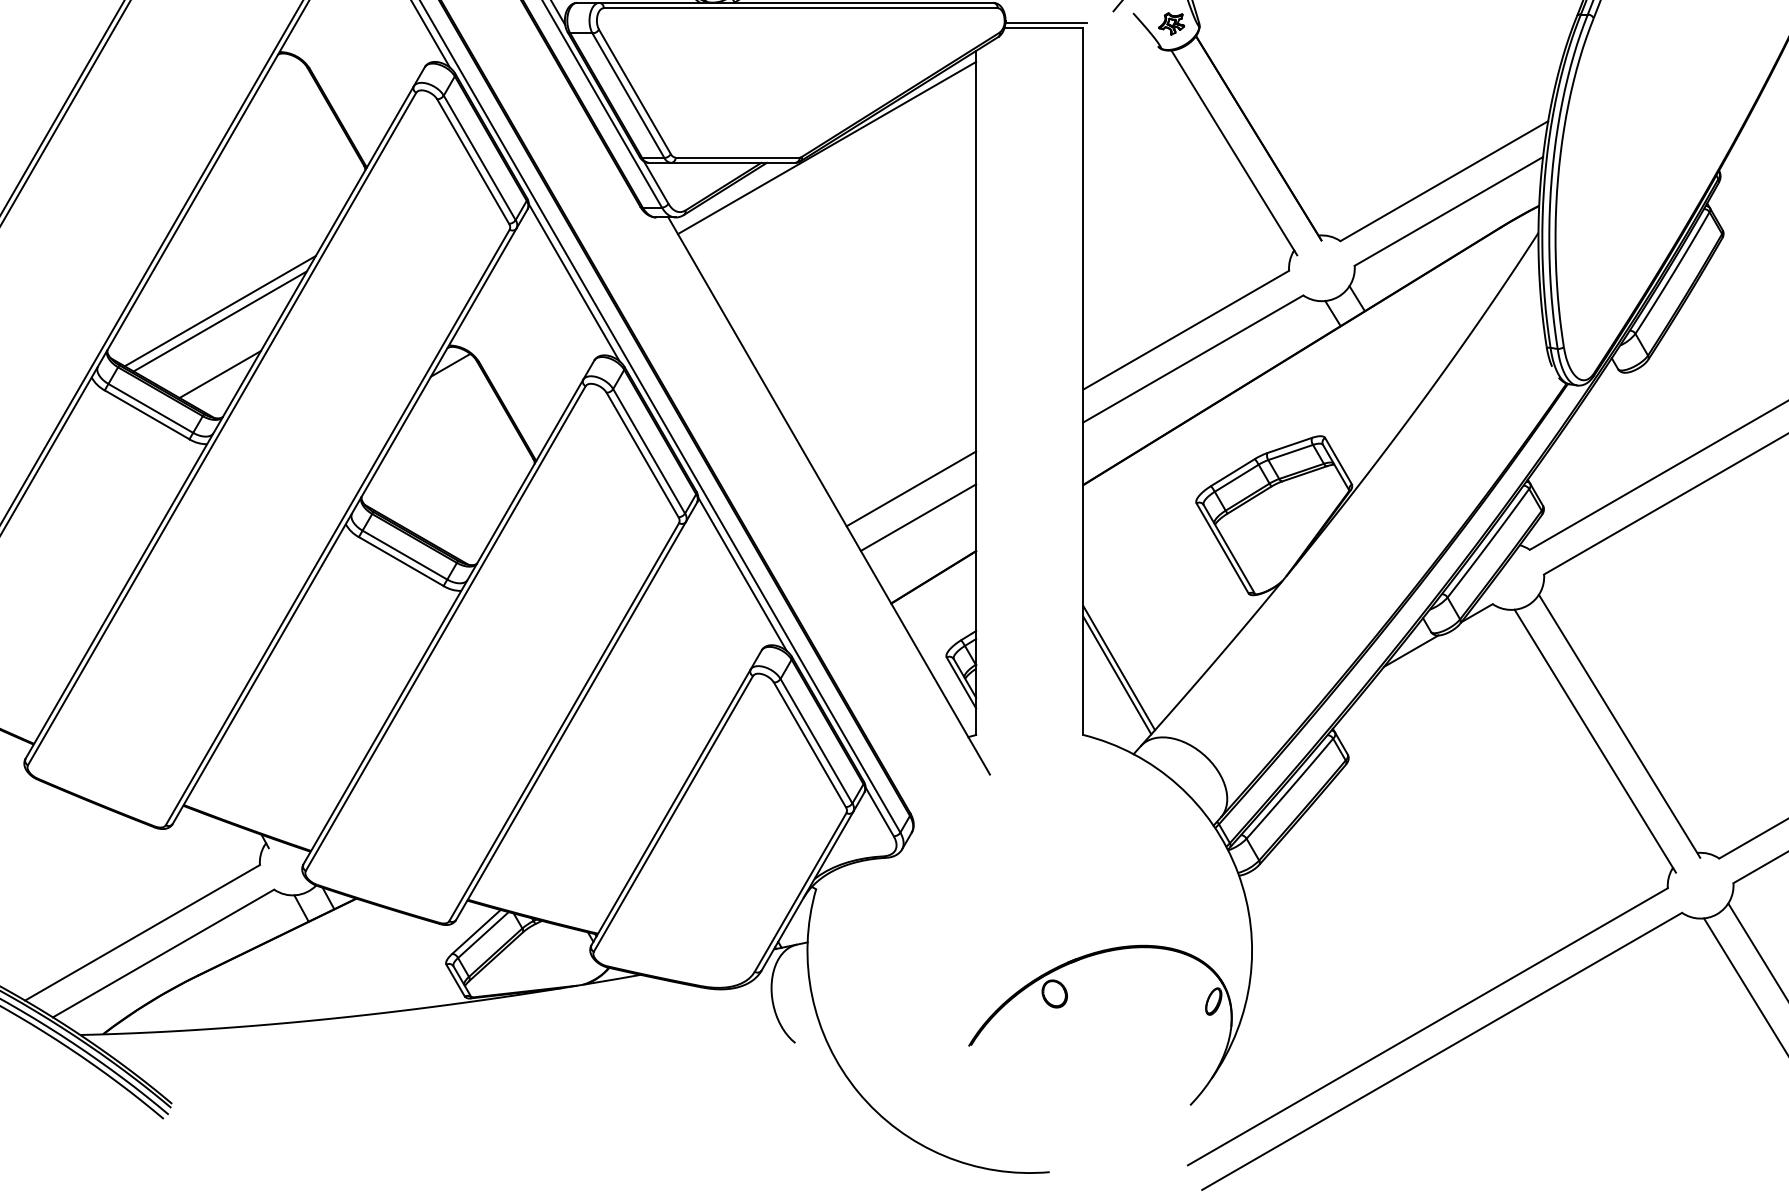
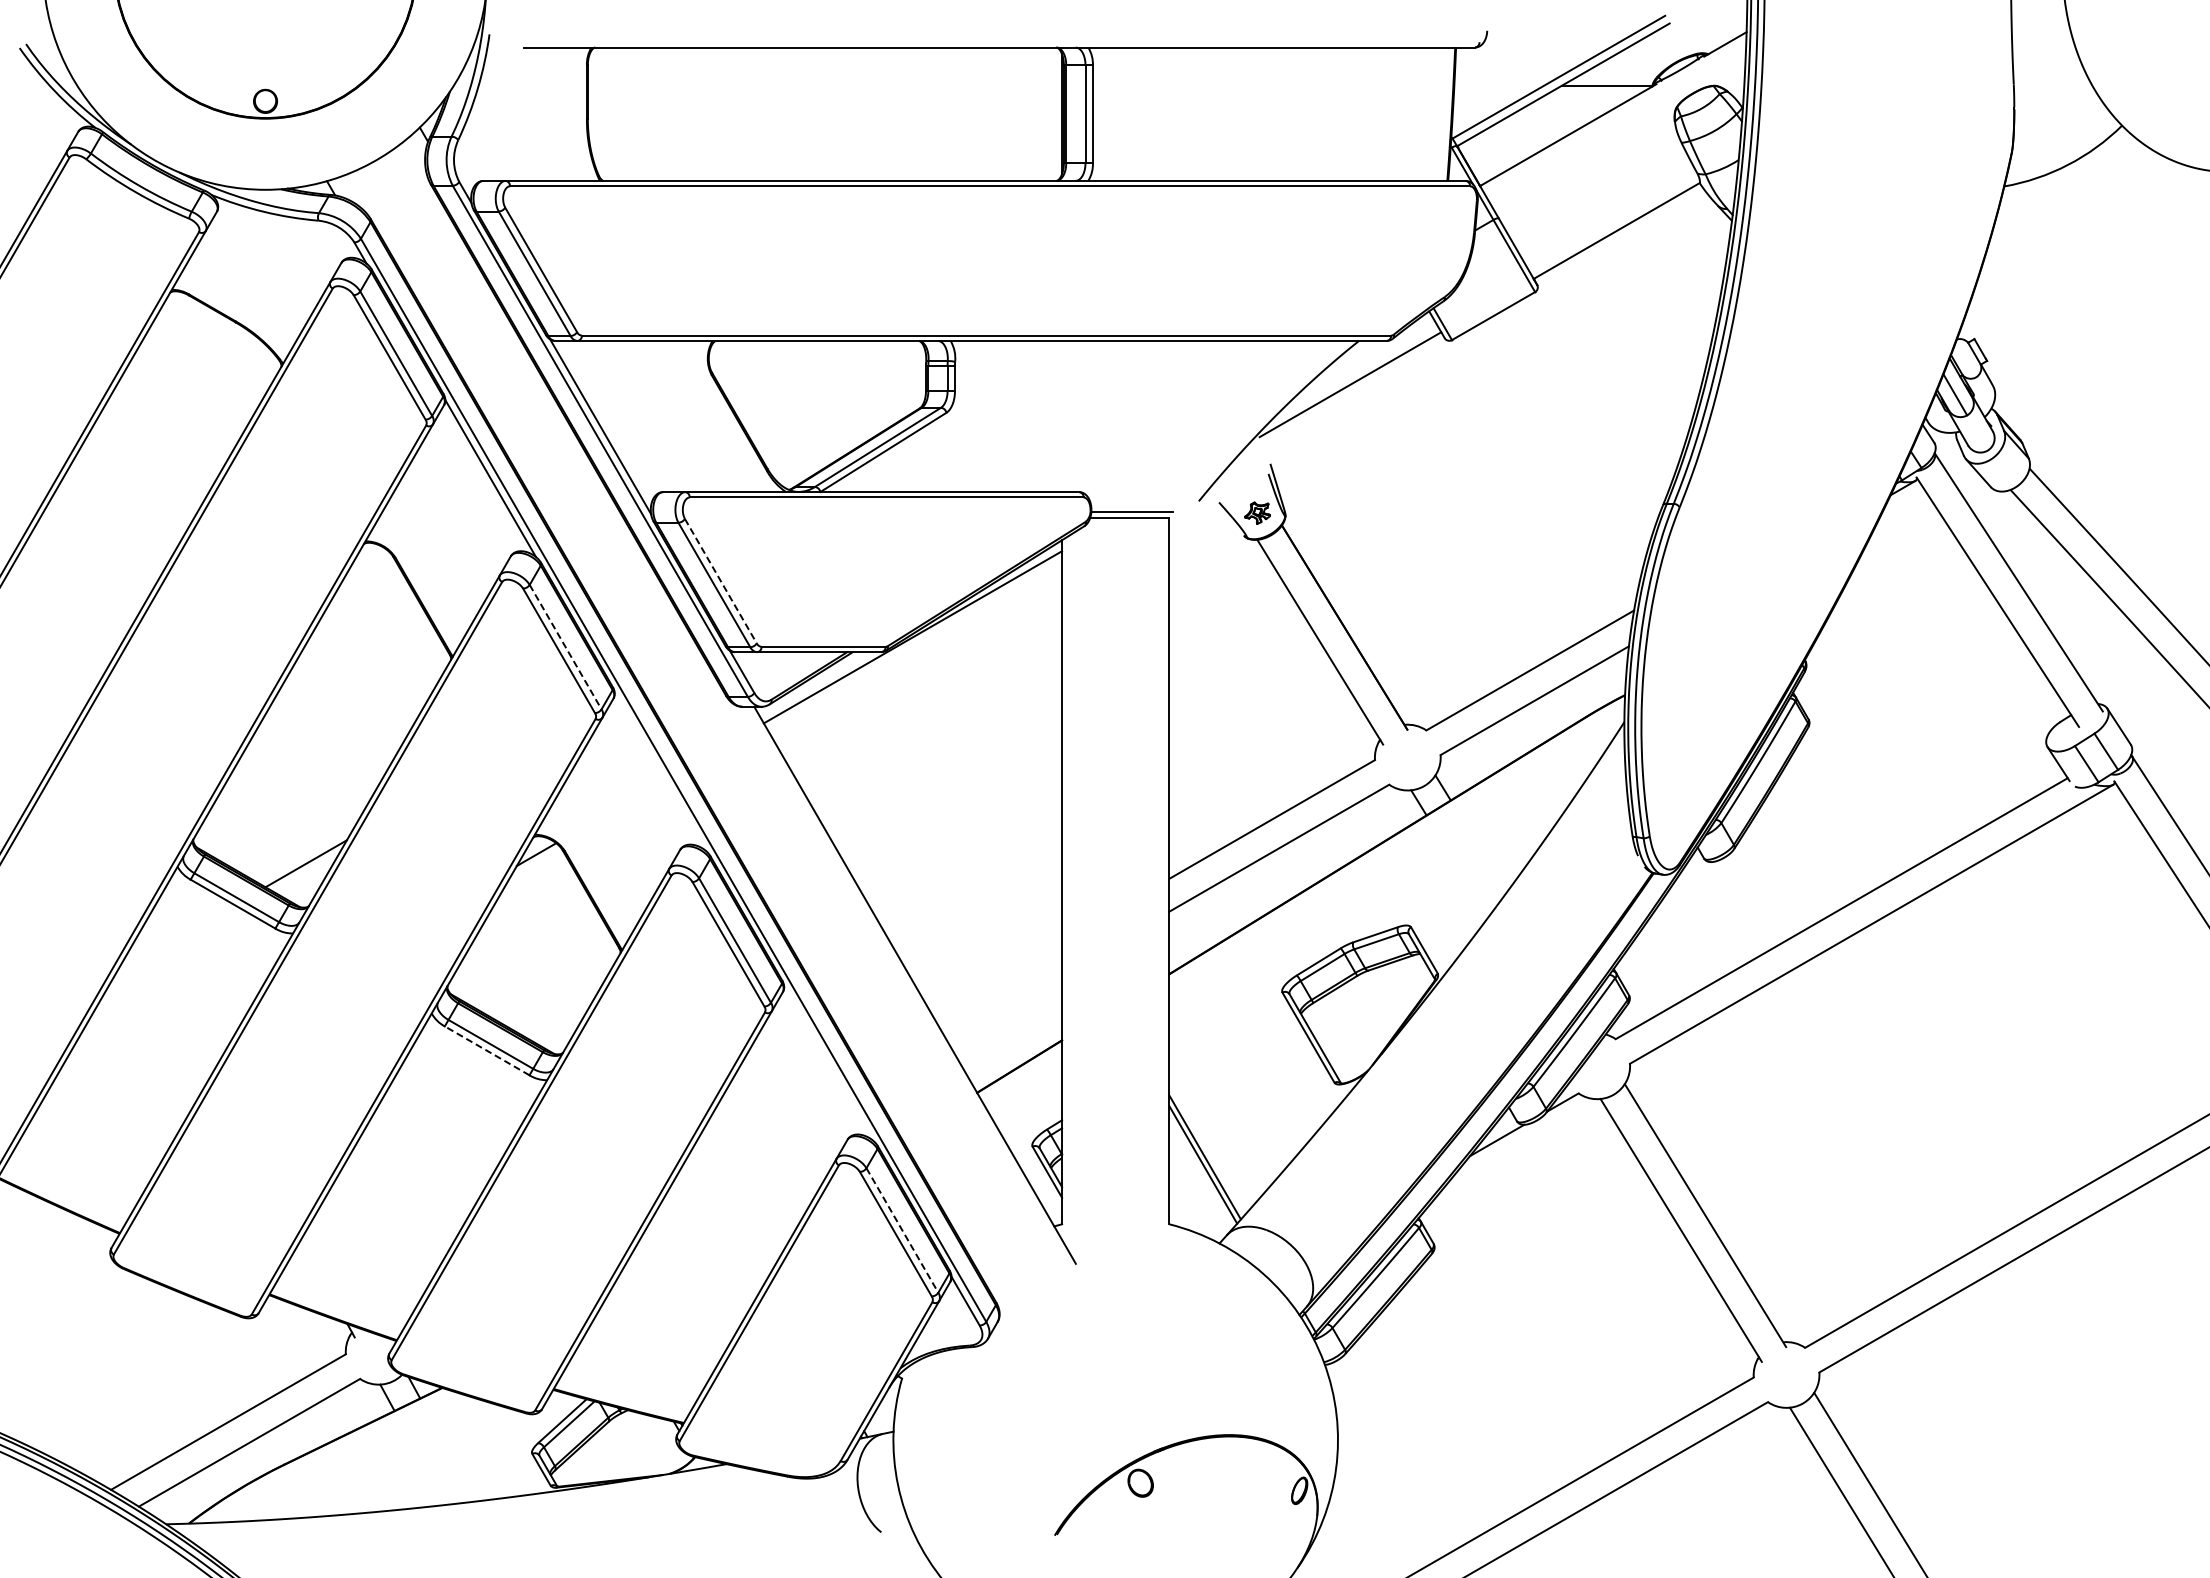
line: (634, 92) -> (720, 581), solid -> dashed
line: (479, 158) -> (565, 647), solid -> dashed
line: (573, 282) -> (659, 771), removed
line: (219, 311) -> (305, 800), removed
line: (219, 321) -> (305, 810), removed
line: (911, 488) -> (997, 977), removed
line: (918, 517) -> (1004, 1006), removed
line: (401, 561) -> (487, 1050), solid -> dashed
line: (742, 574) -> (828, 1063), removed
line: (816, 741) -> (902, 1230), solid -> dashed

